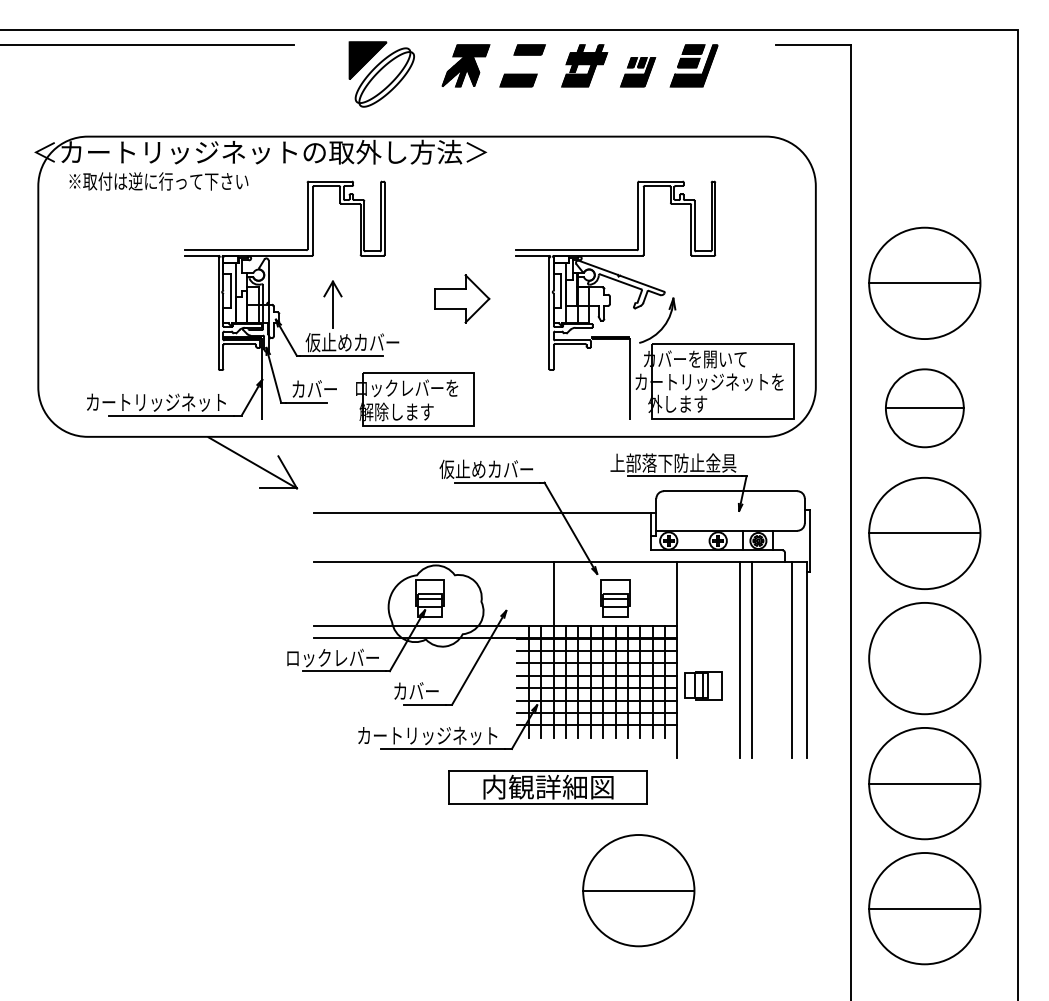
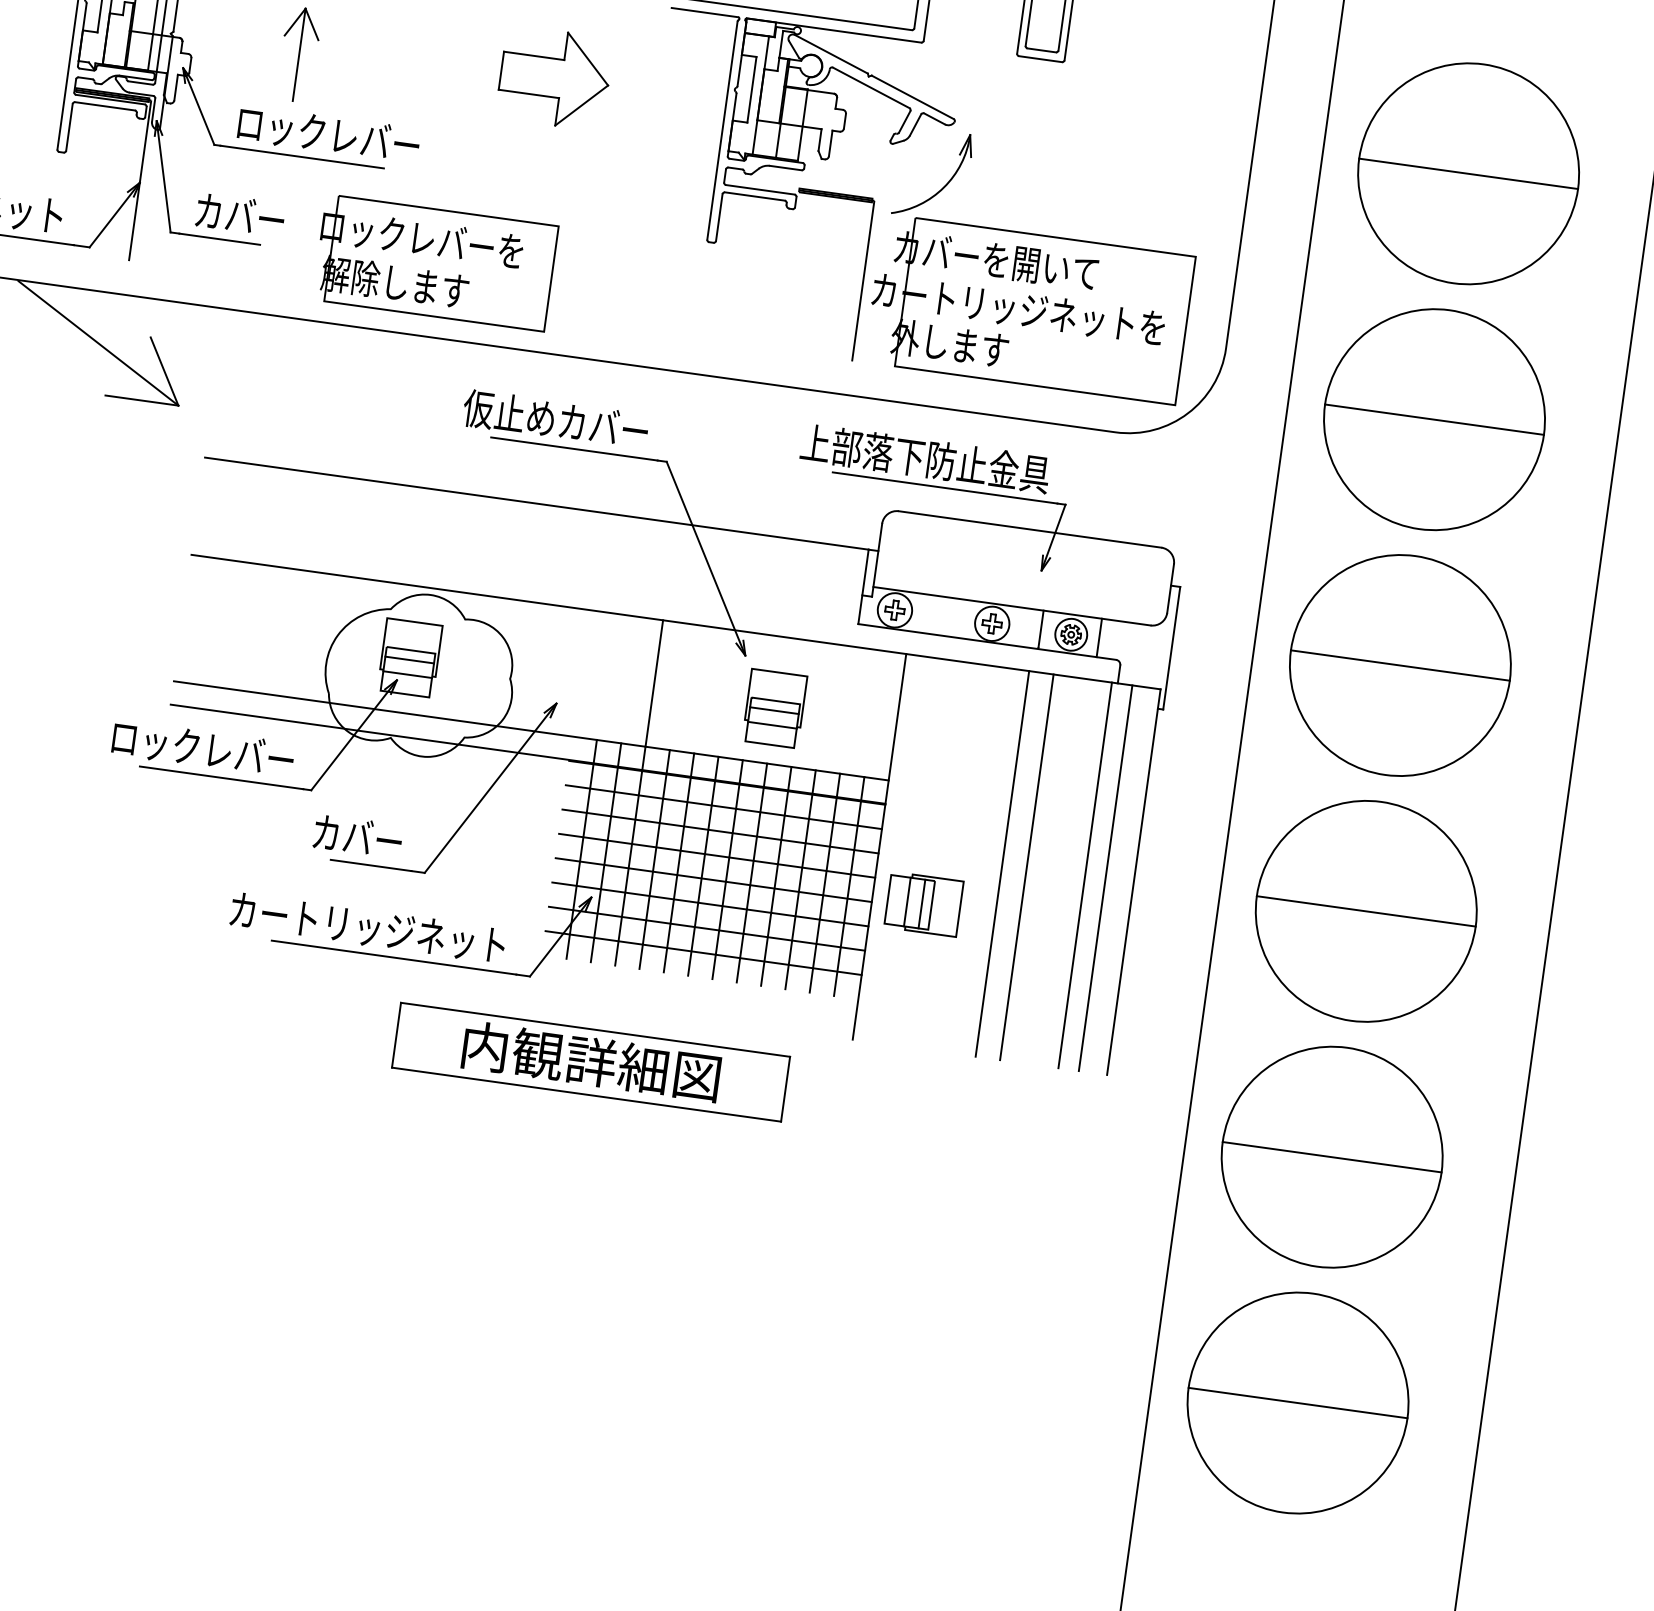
text: (336, 342) -> (295, 129), 仮止めカバー -> ロックレバー
part: (924, 407) -> (1434, 417), size x1.43
line: (924, 658) -> (1365, 911), added
line: (782, 659) -> (1086, 874), added
part: (638, 890) -> (740, 1289), removed

